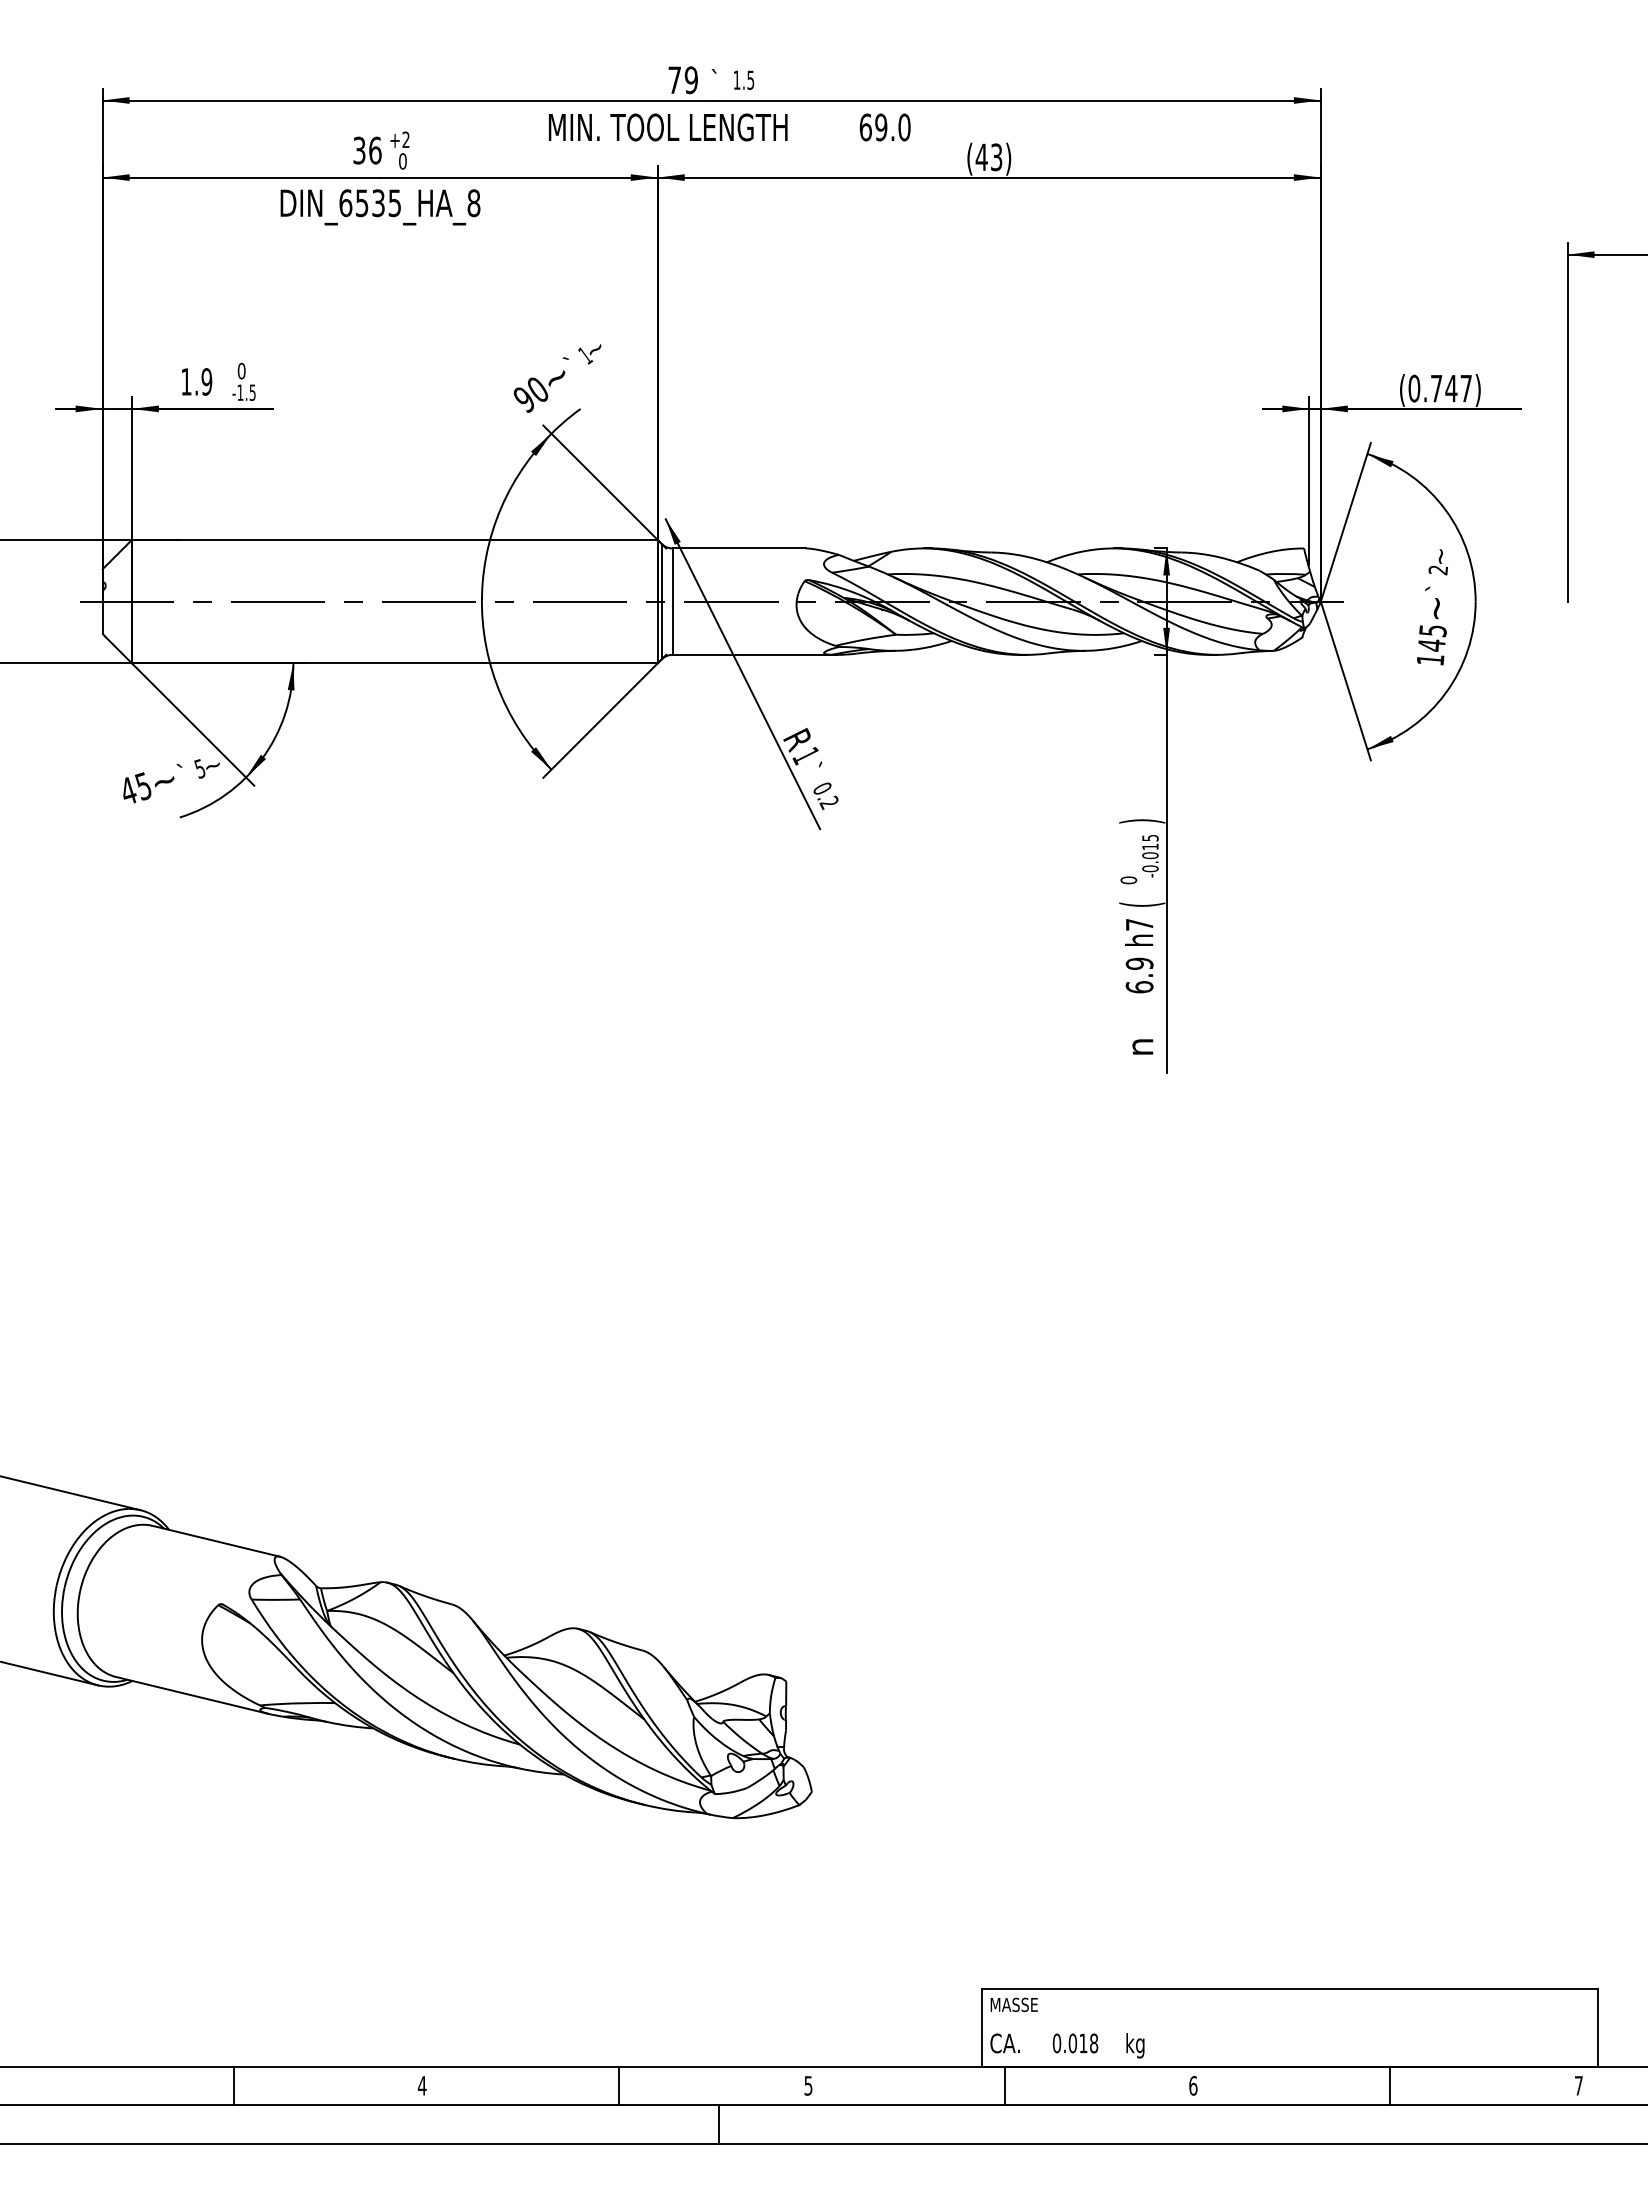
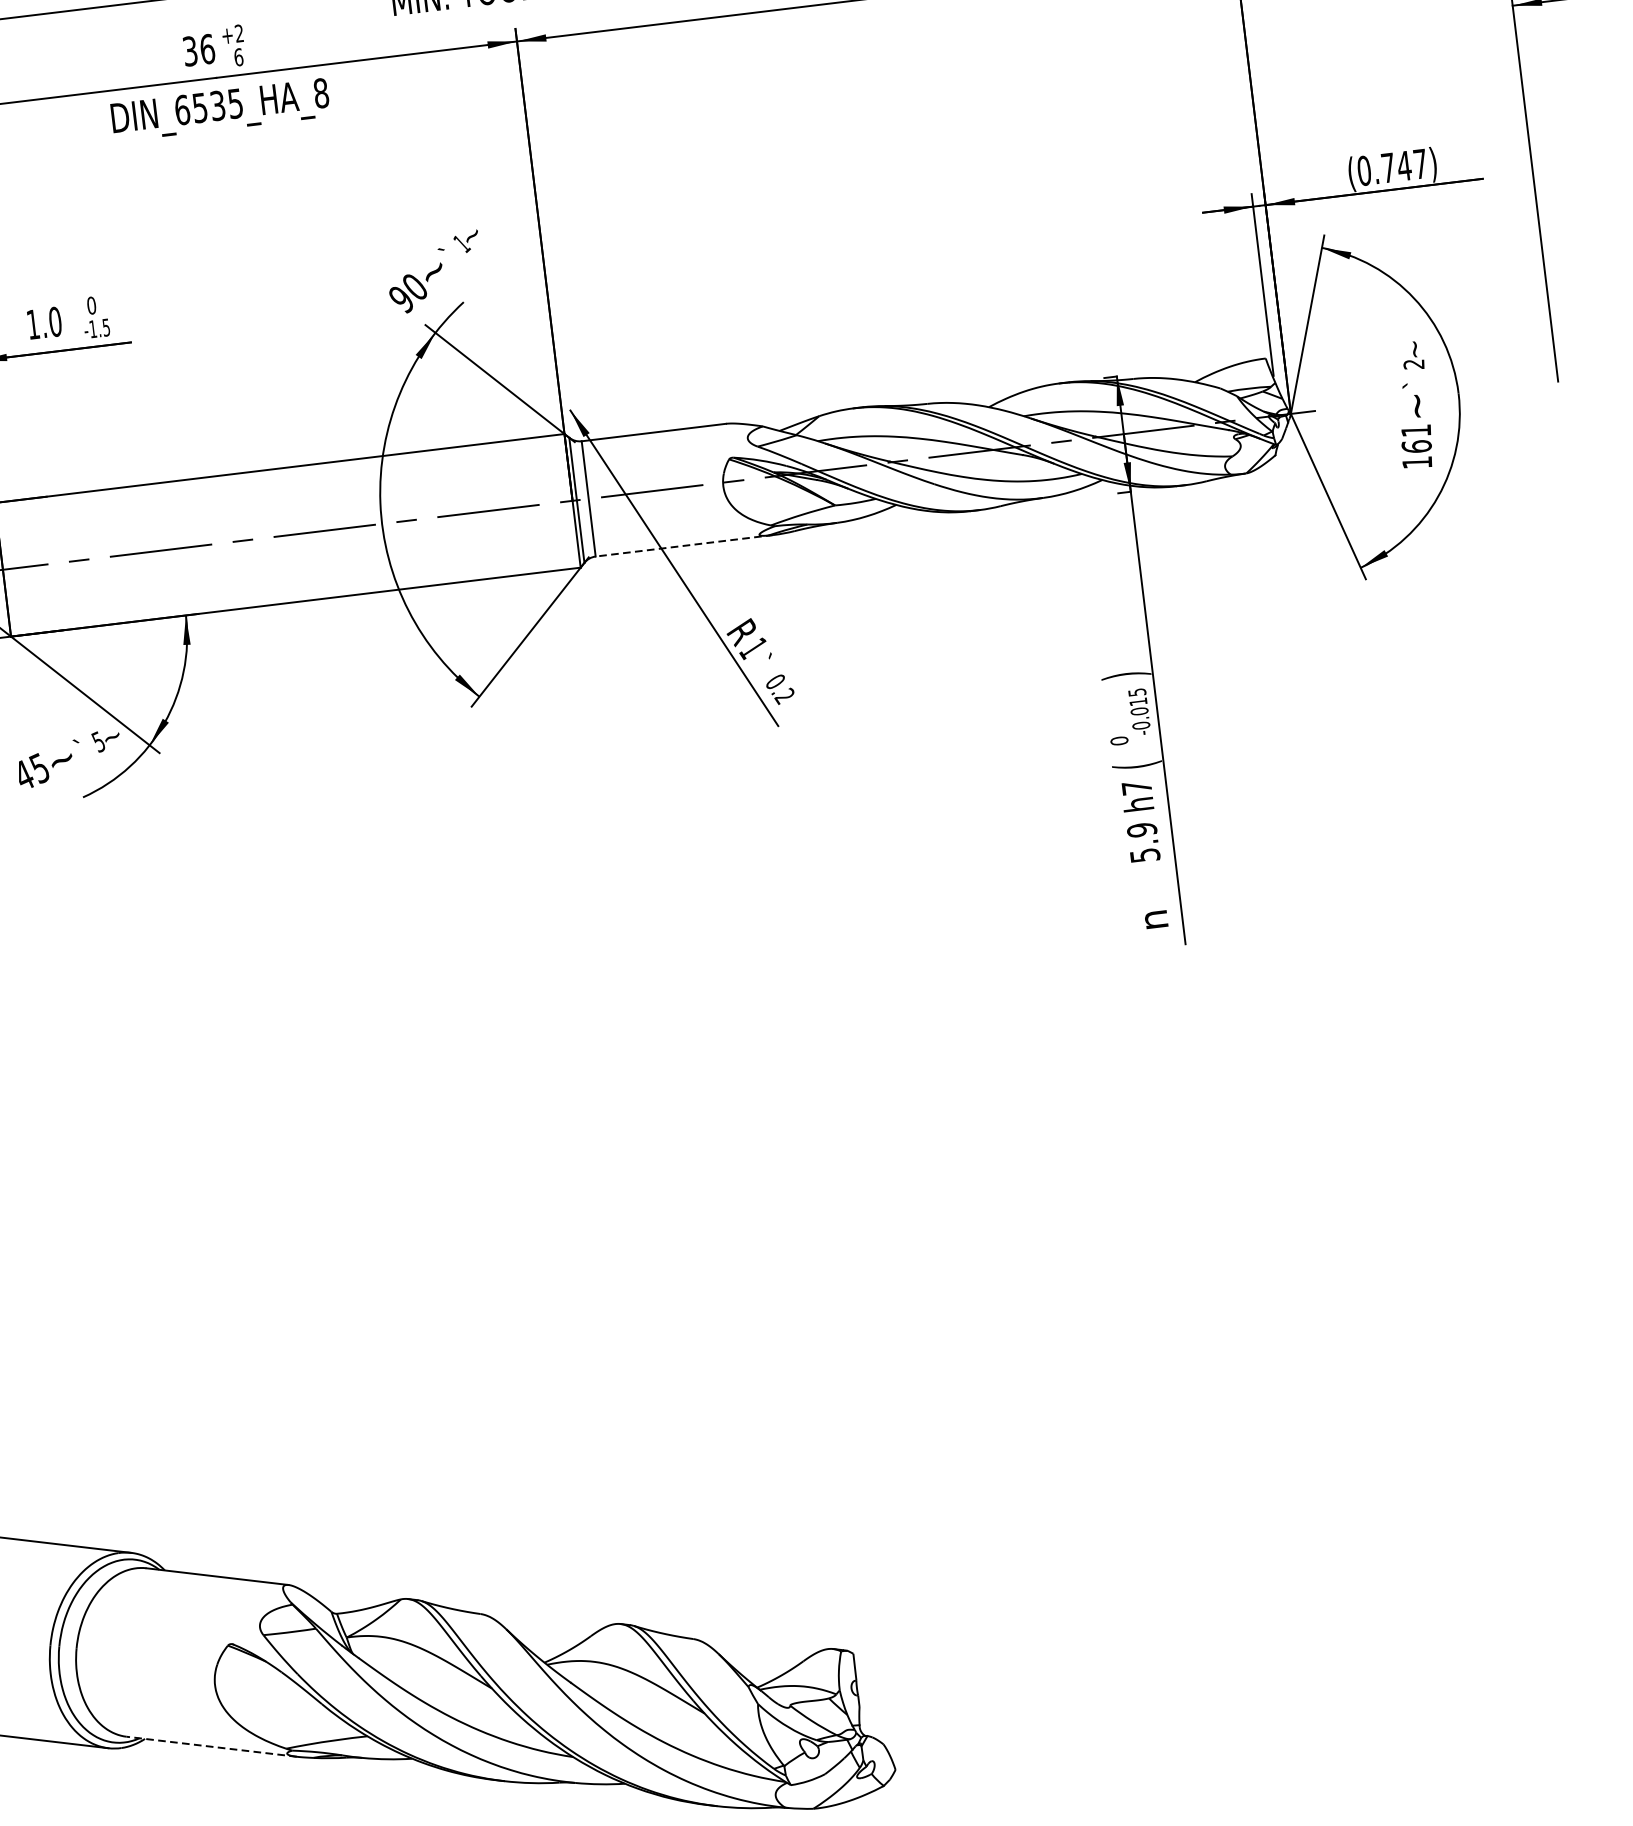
text: (402, 161) -> (238, 57), 0 -> 6
text: (206, 381) -> (54, 321), 1.9 -> 1.0
text: (1432, 638) -> (1416, 439), 145 -> 161
line: (754, 654) -> (684, 545), solid -> dashed
text: (1139, 987) -> (1145, 855), 6.9 -> 5.9
line: (192, 1695) -> (211, 1746), solid -> dashed

